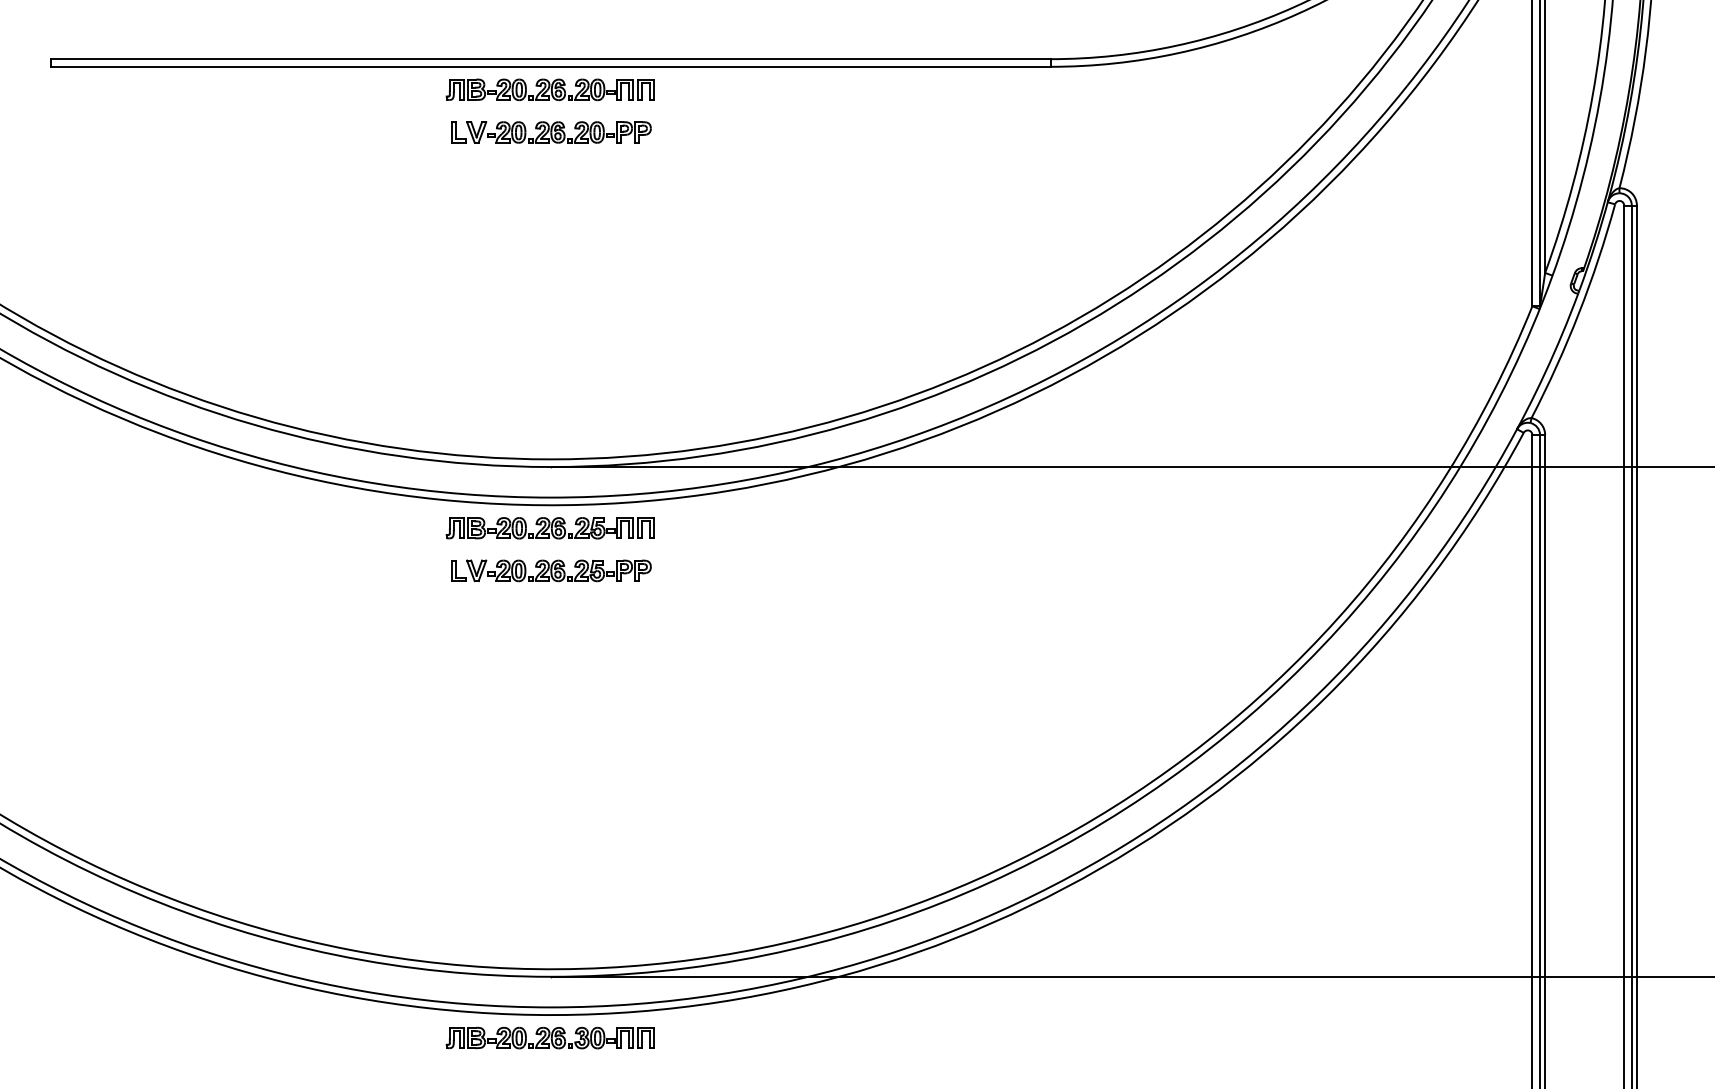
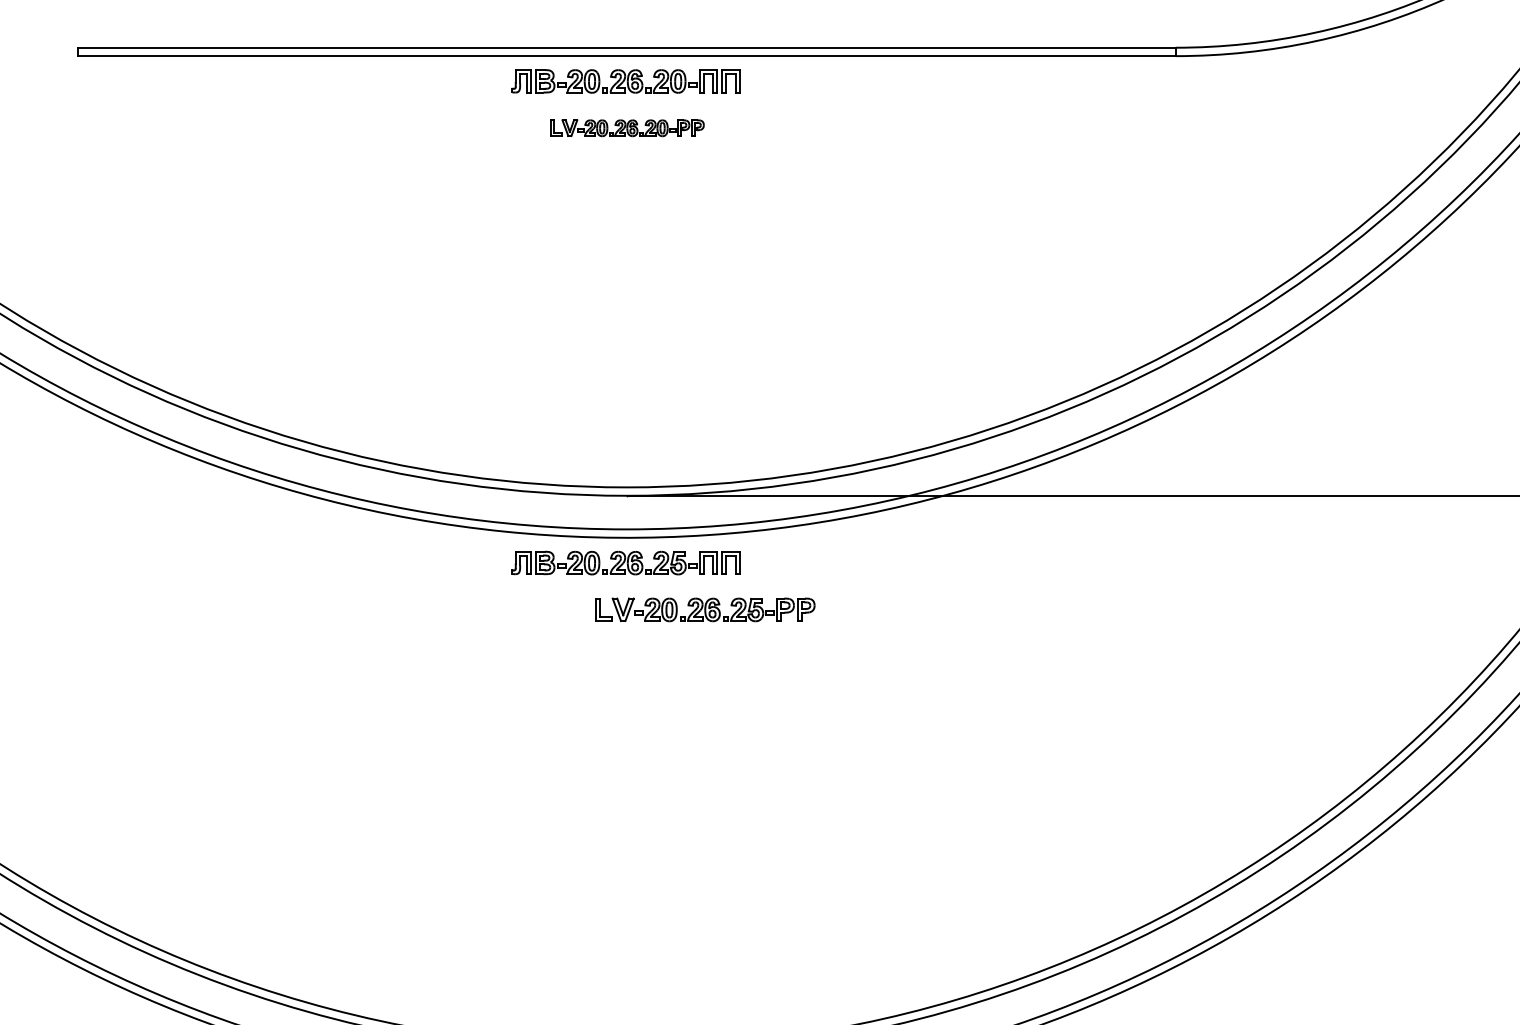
part: (551, 132) -> (627, 128), size x0.7
part: (551, 570) -> (705, 609), moved

